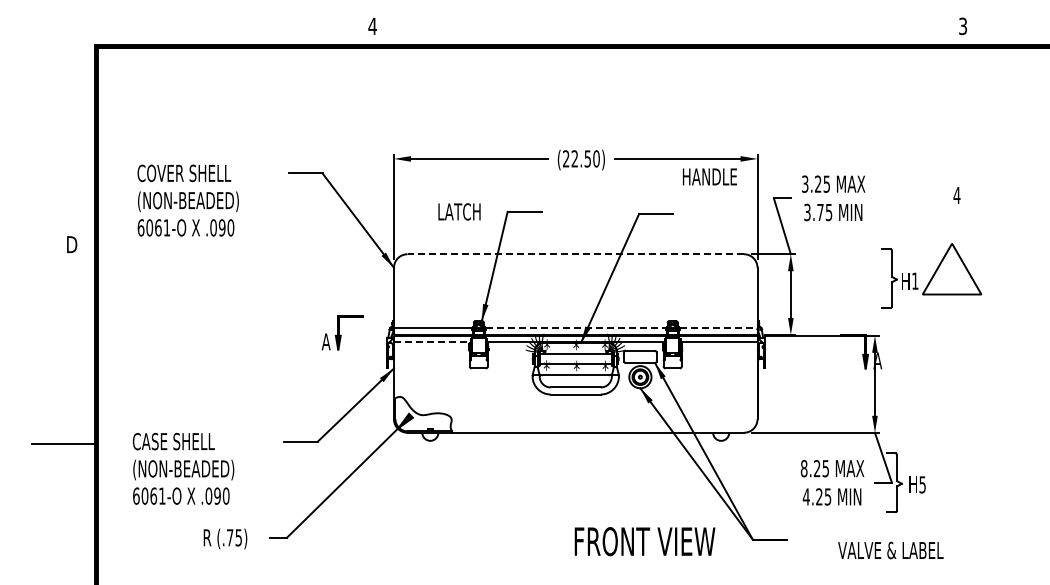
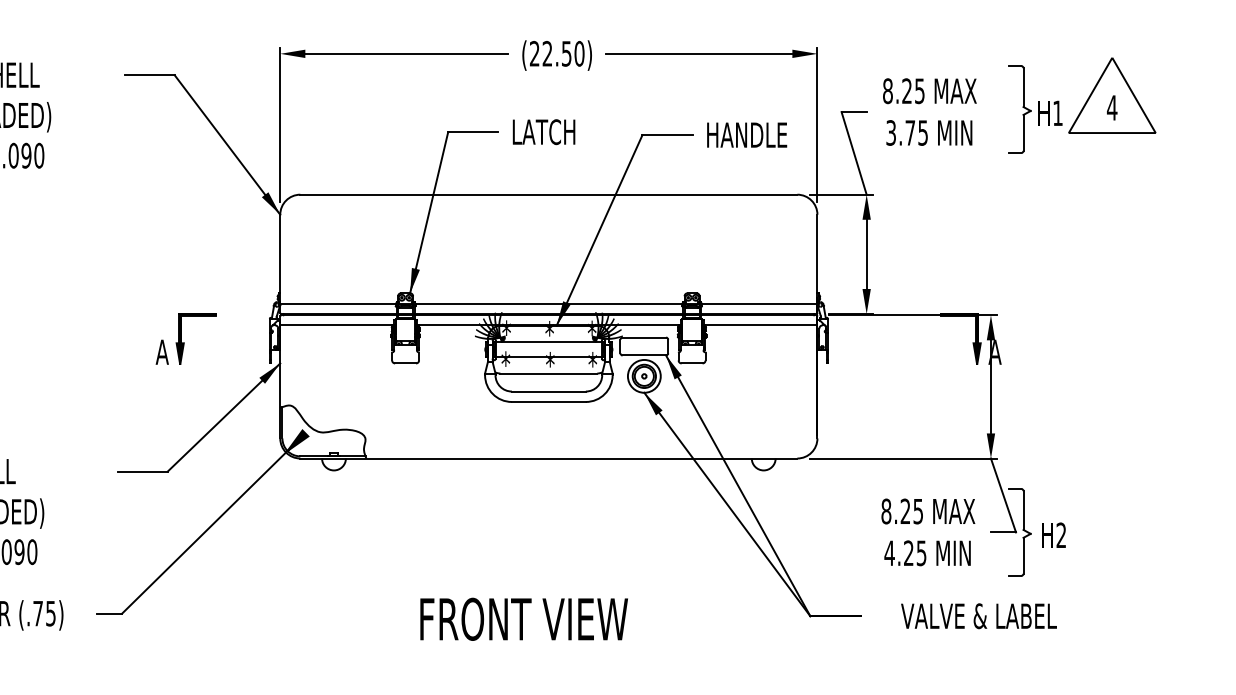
text: (709, 176) -> (746, 134), moved
text: (804, 183) -> (886, 90), 3.25 -> 8.25
text: (459, 211) -> (544, 131), moved
line: (575, 254) -> (548, 195), dashed -> solid
part: (931, 275) -> (1081, 104), moved
line: (576, 328) -> (549, 304), dashed -> solid
line: (719, 328) -> (761, 304), dashed -> solid
part: (342, 332) -> (186, 338), moved
line: (432, 342) -> (337, 325), dashed -> solid
text: (922, 484) -> (1061, 534), 5 -> 2
text: (644, 541) -> (523, 619), moved
text: (890, 550) -> (978, 616), moved

